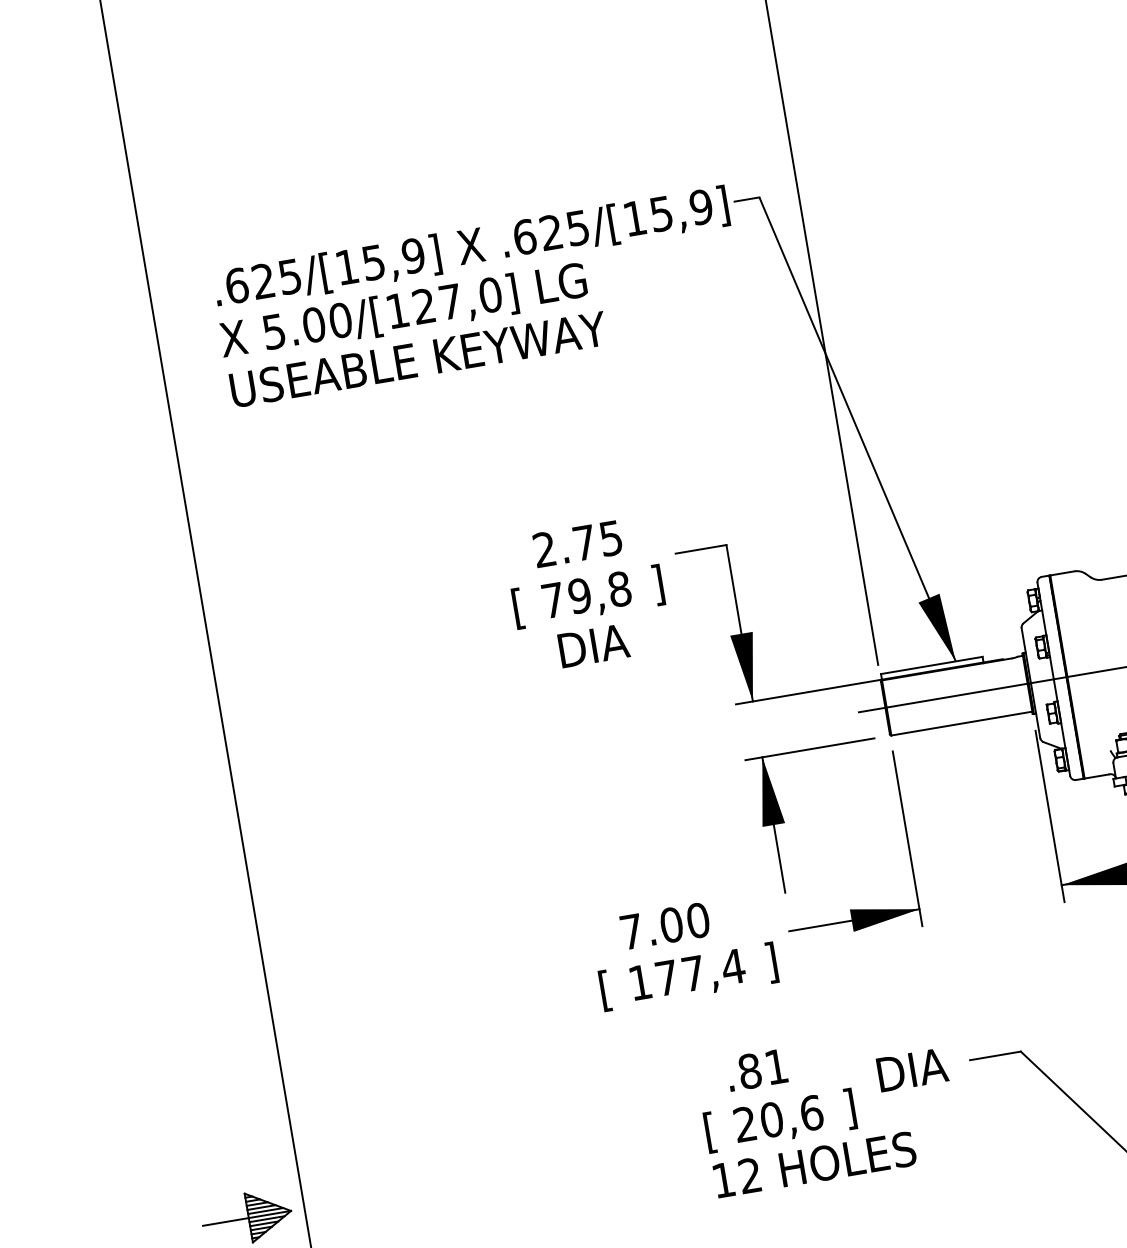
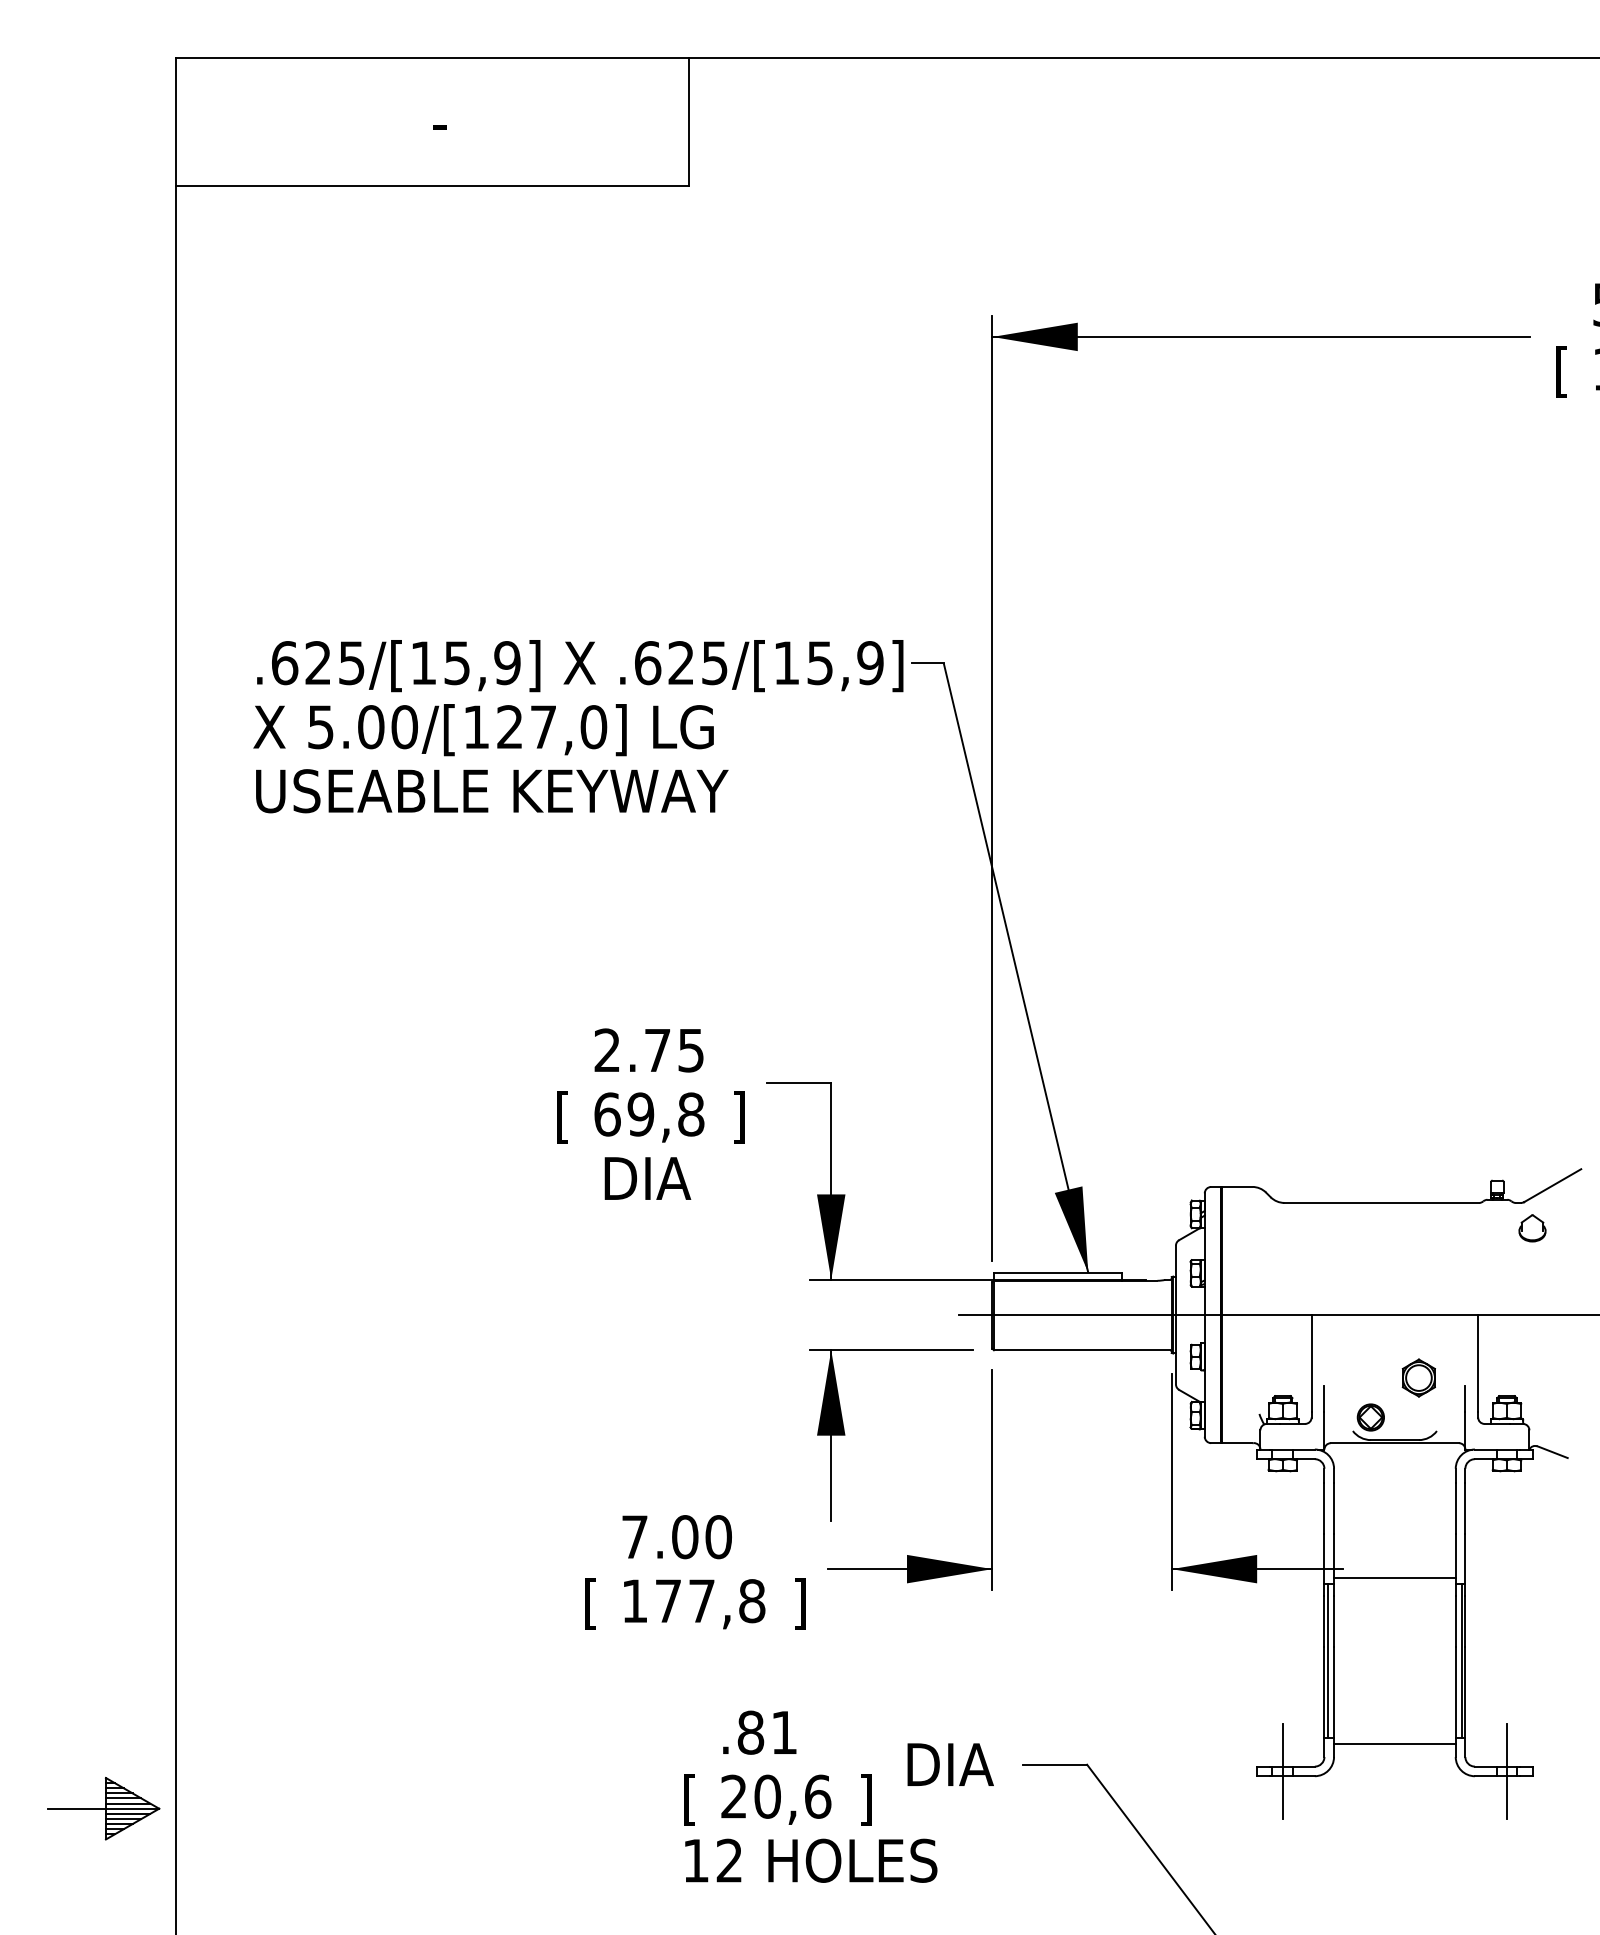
text: (553, 600) -> (607, 1114), 79,8 -> 69,8
text: (733, 967) -> (752, 1601), 177,4 -> 177,8

